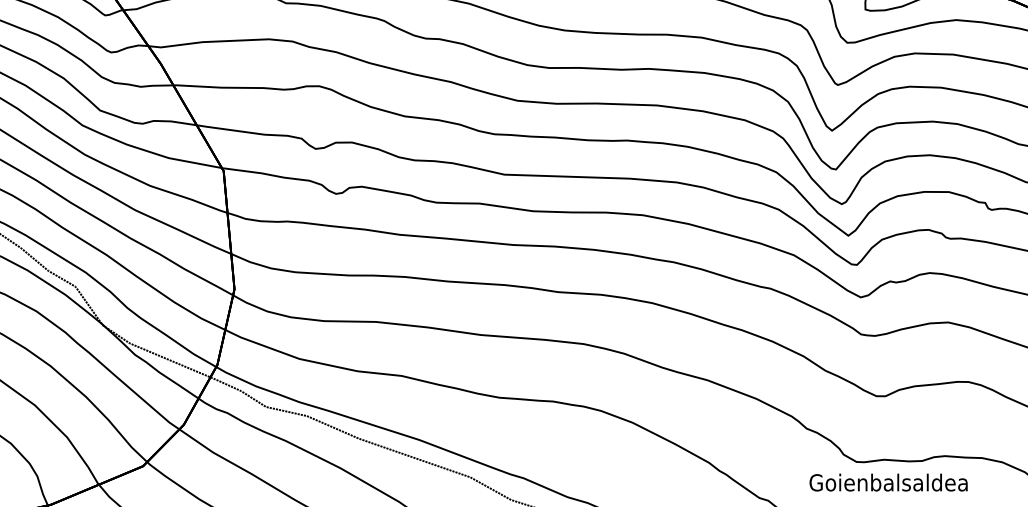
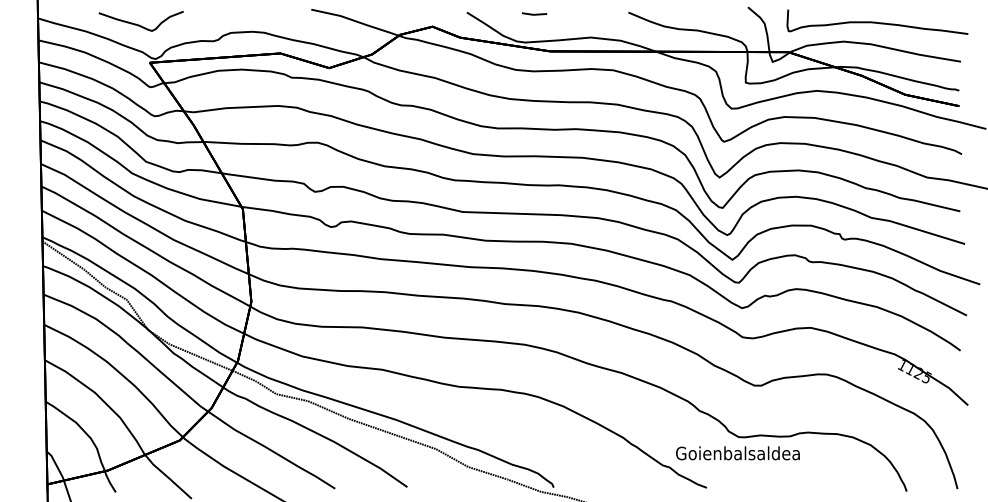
text: (888, 482) -> (737, 453), moved

